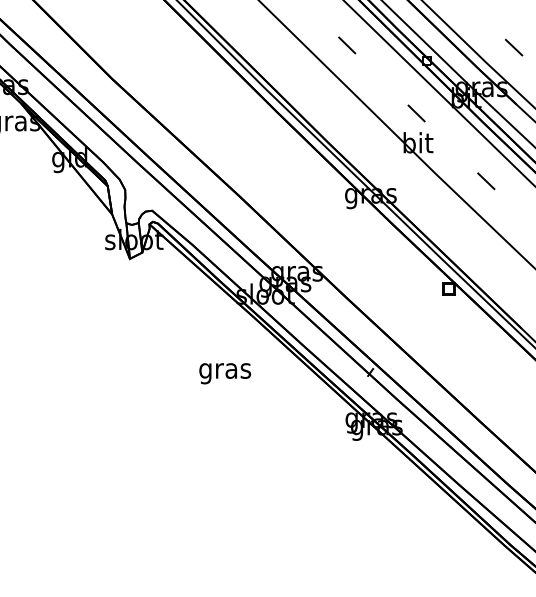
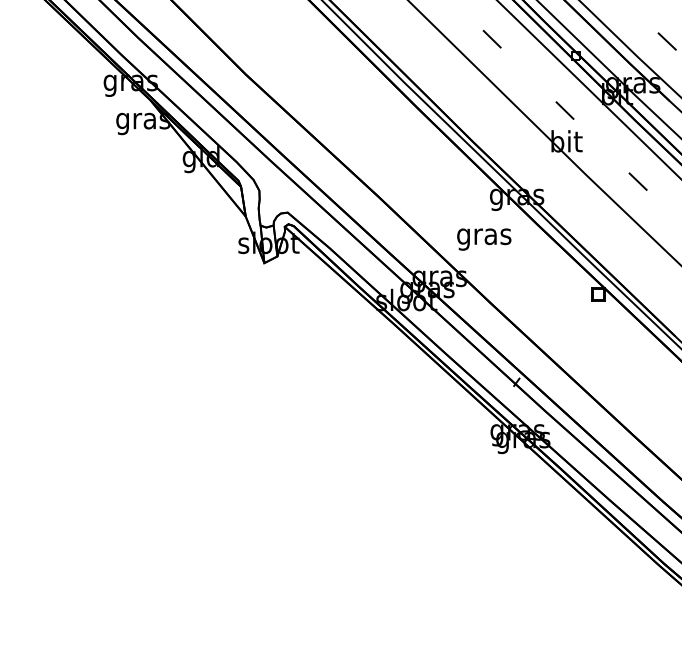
text: (225, 373) -> (484, 239), moved

